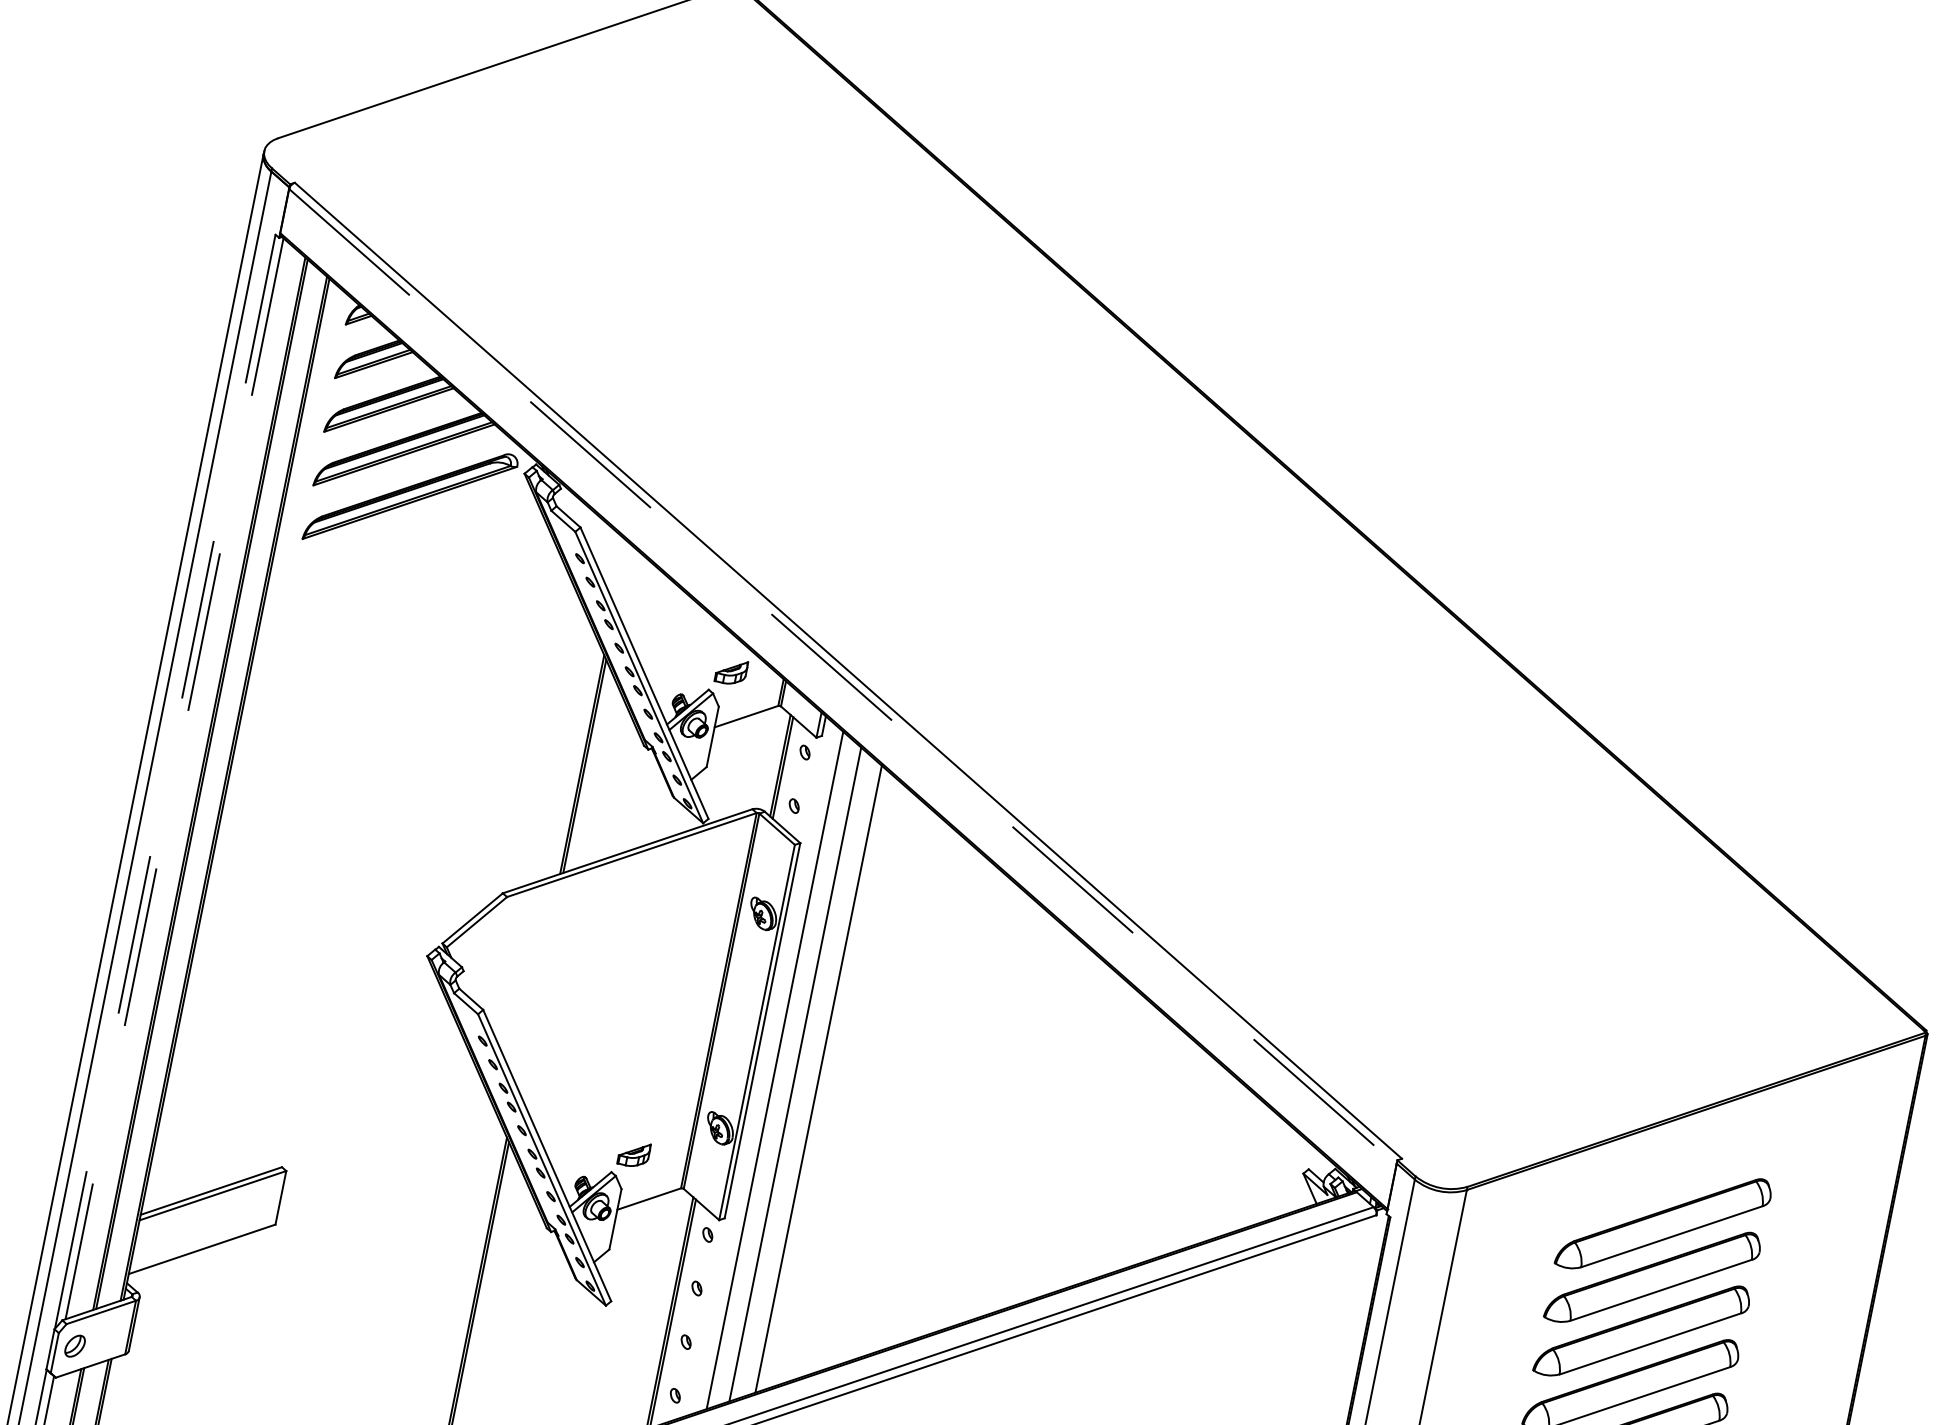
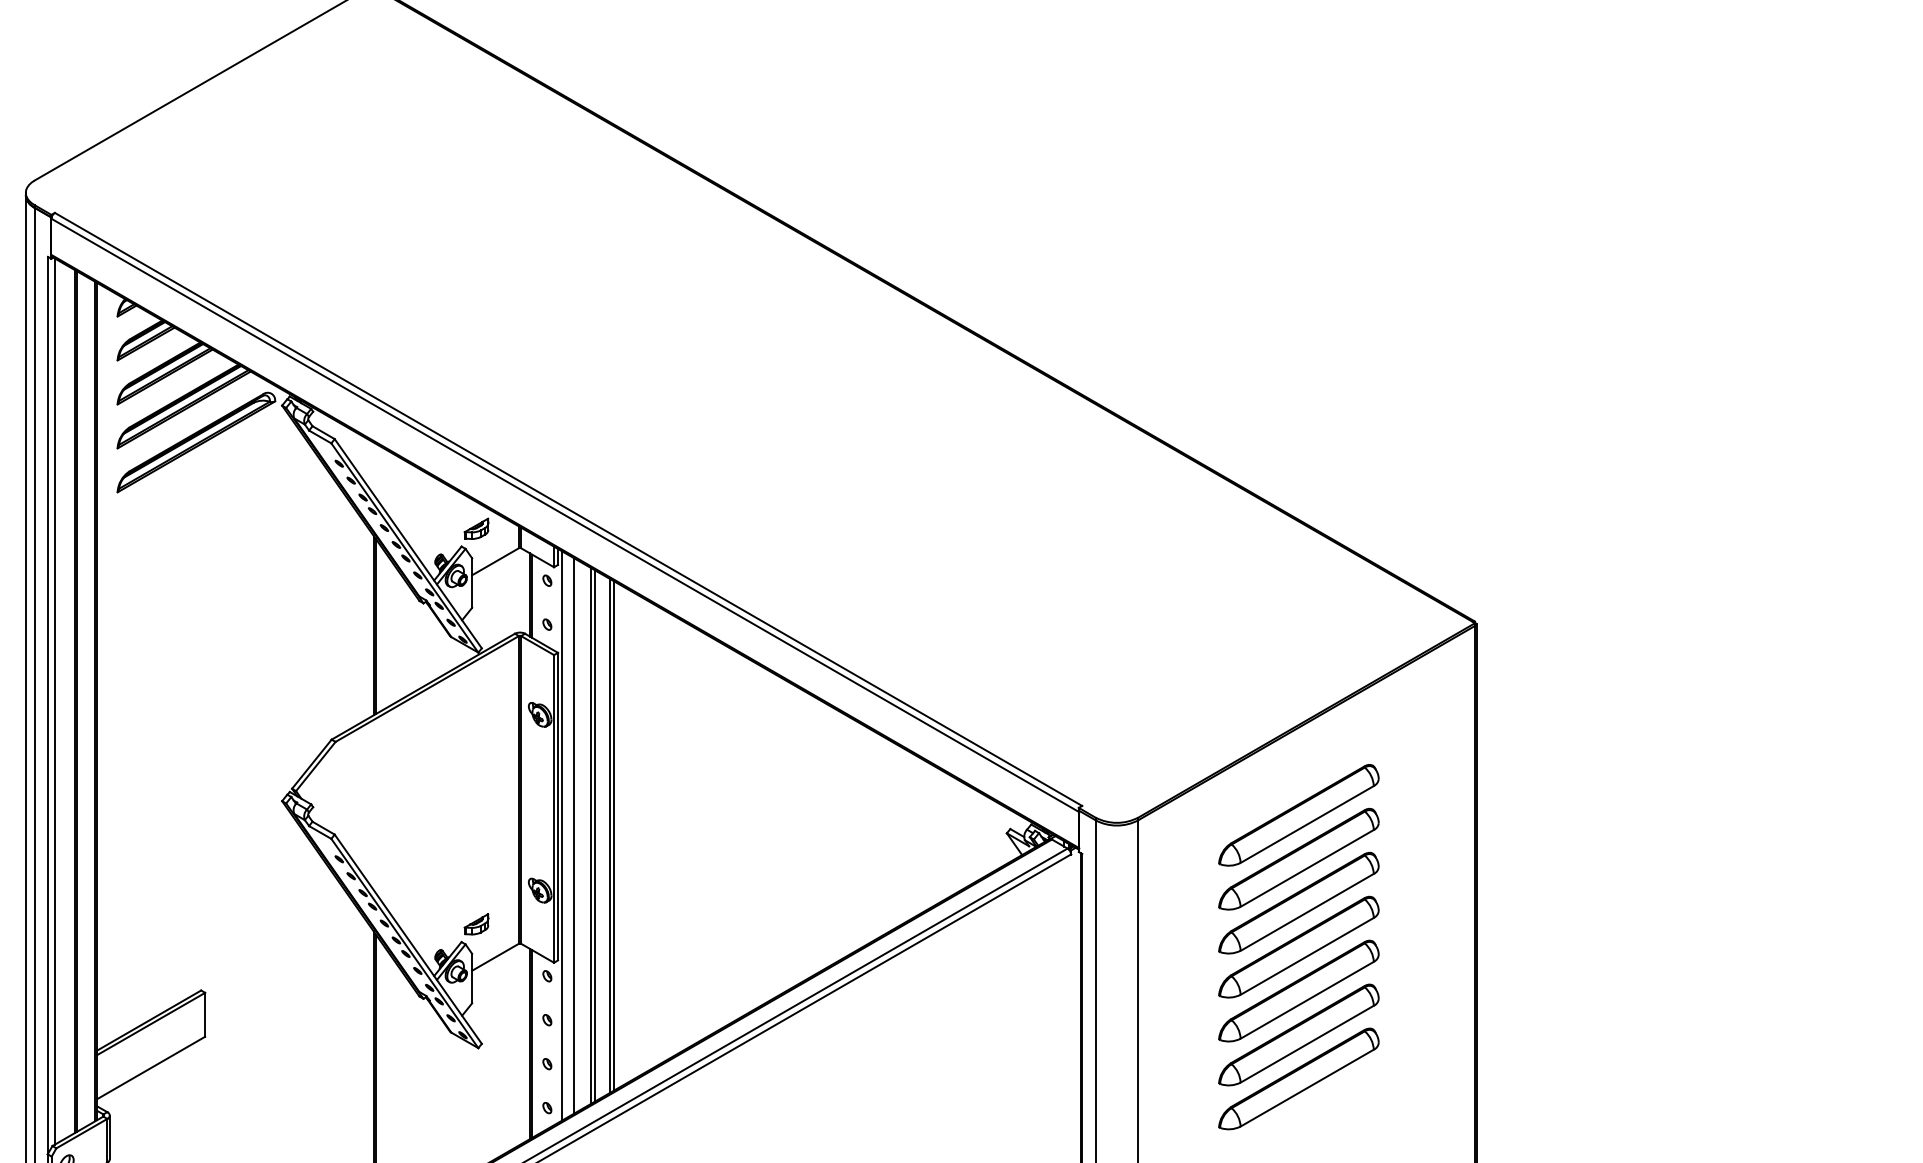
line: (843, 677) -> (565, 515), dashed -> solid
line: (173, 779) -> (54, 702), dashed -> solid
line: (164, 780) -> (47, 704), dashed -> solid
line: (760, 1067) -> (562, 835), added
line: (799, 1074) -> (594, 835), added
line: (823, 1079) -> (613, 835), added

